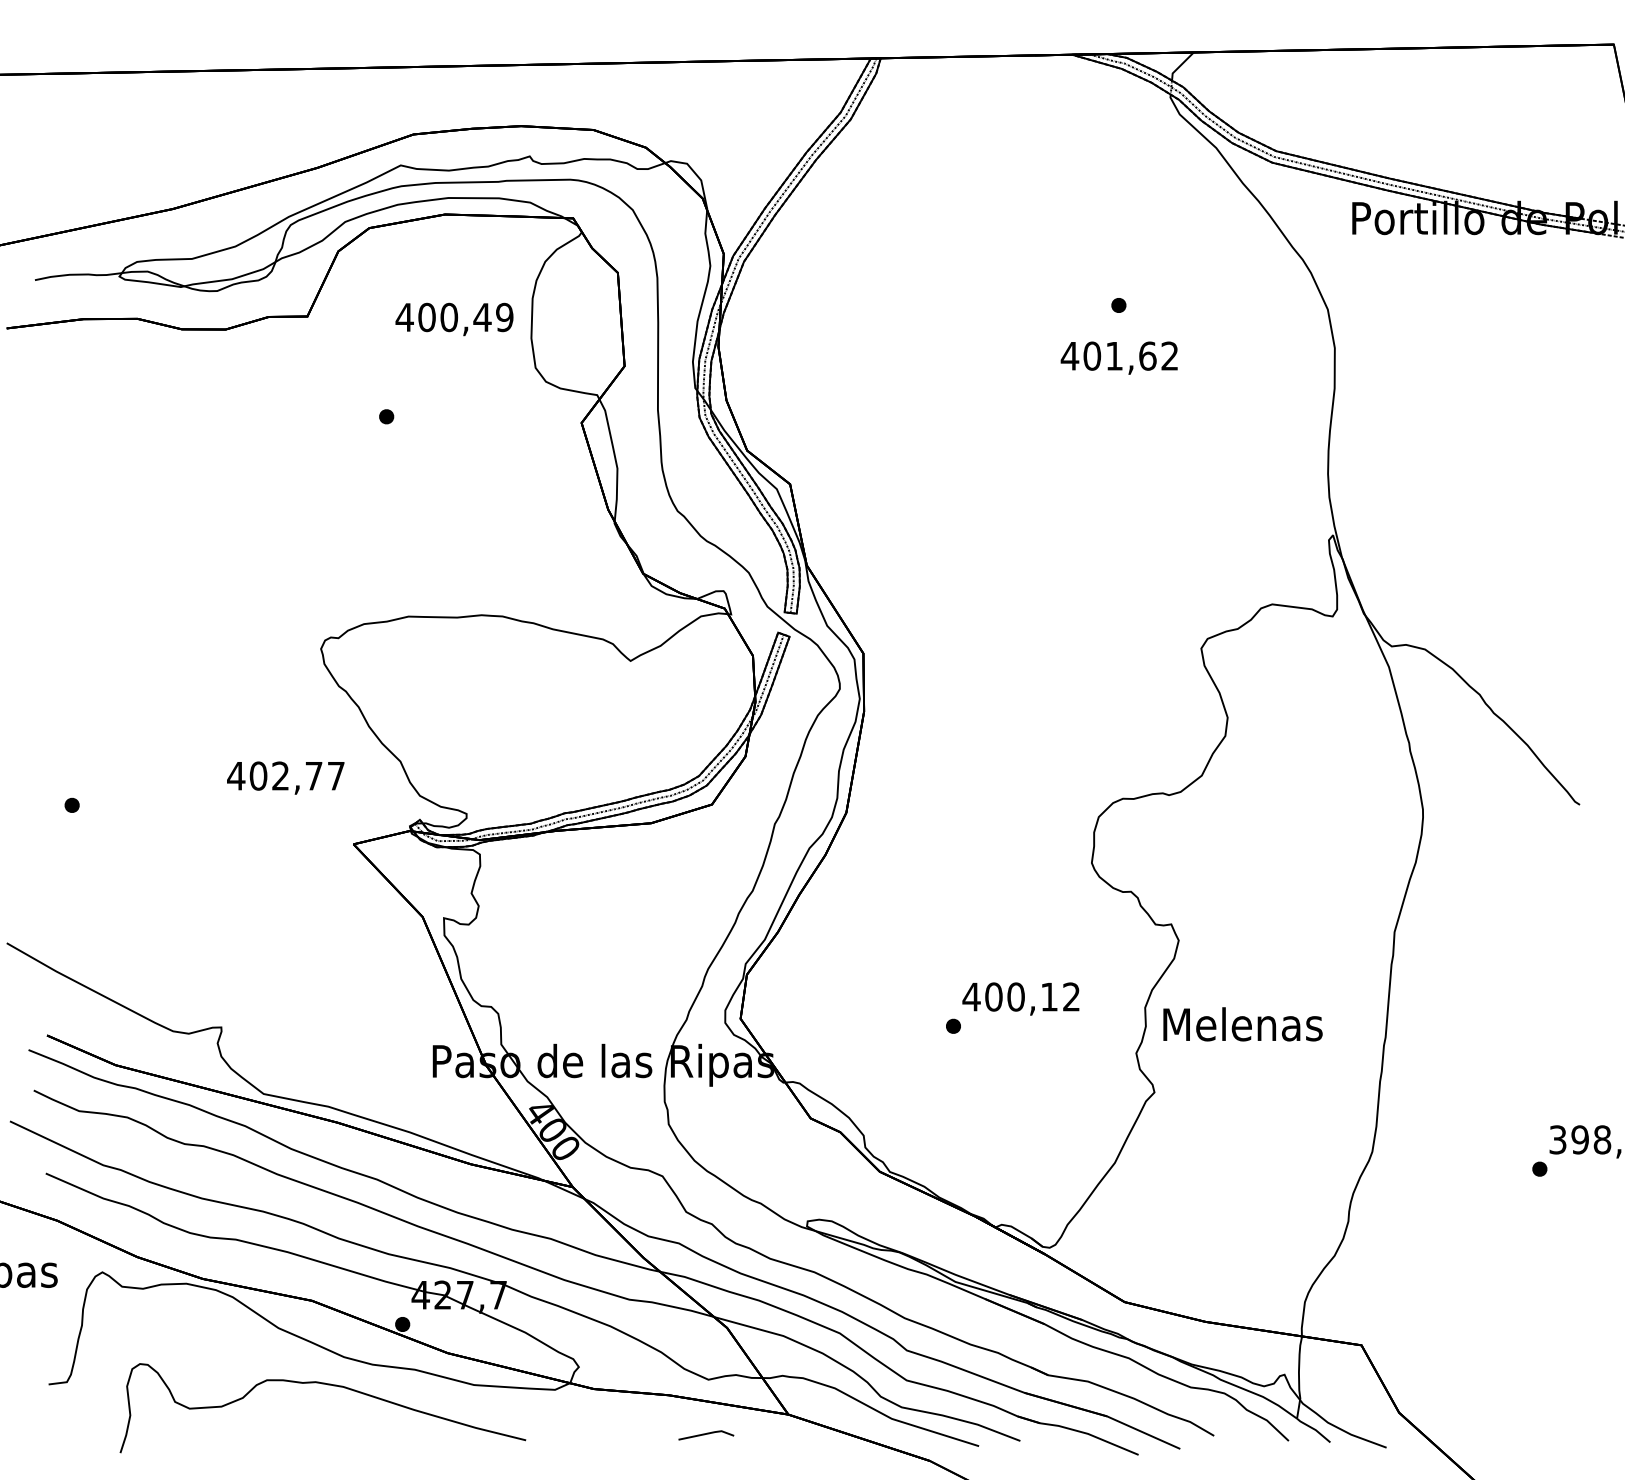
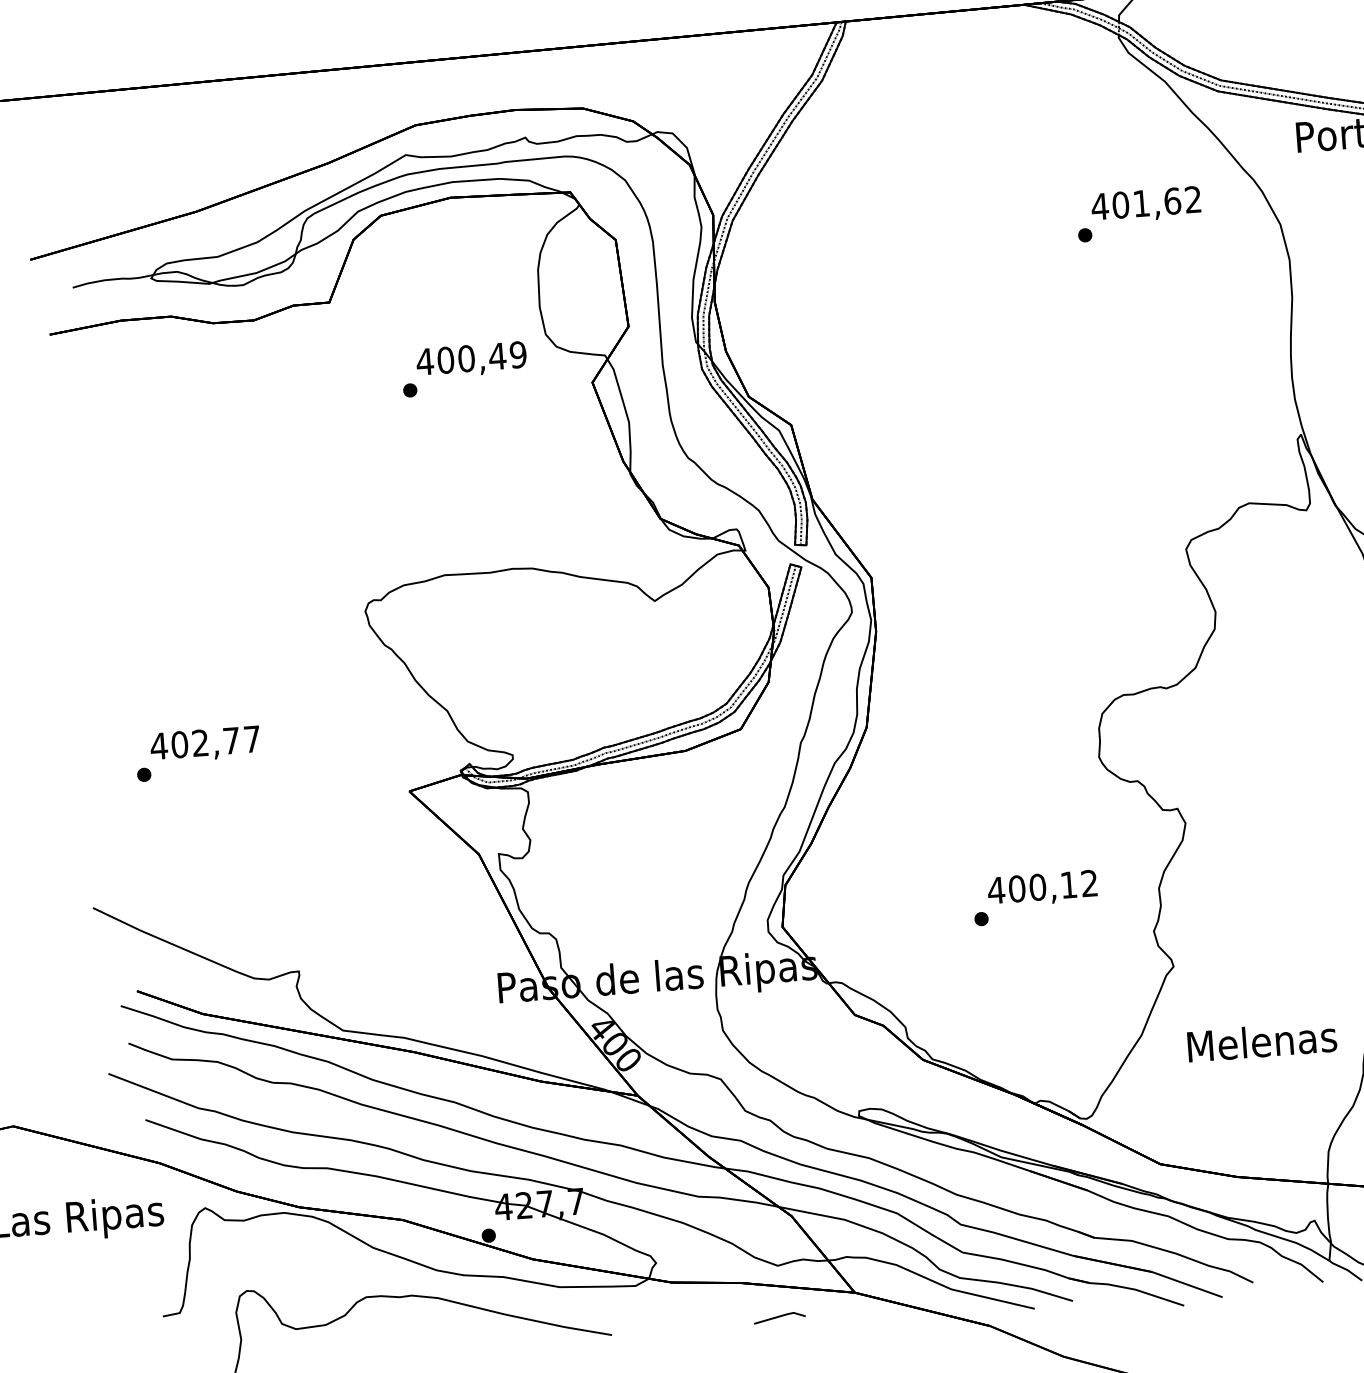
text: (454, 319) -> (471, 360), moved
text: (1118, 357) -> (1145, 204), moved
text: (285, 777) -> (205, 744), moved
text: (1242, 1024) -> (1261, 1041), moved

